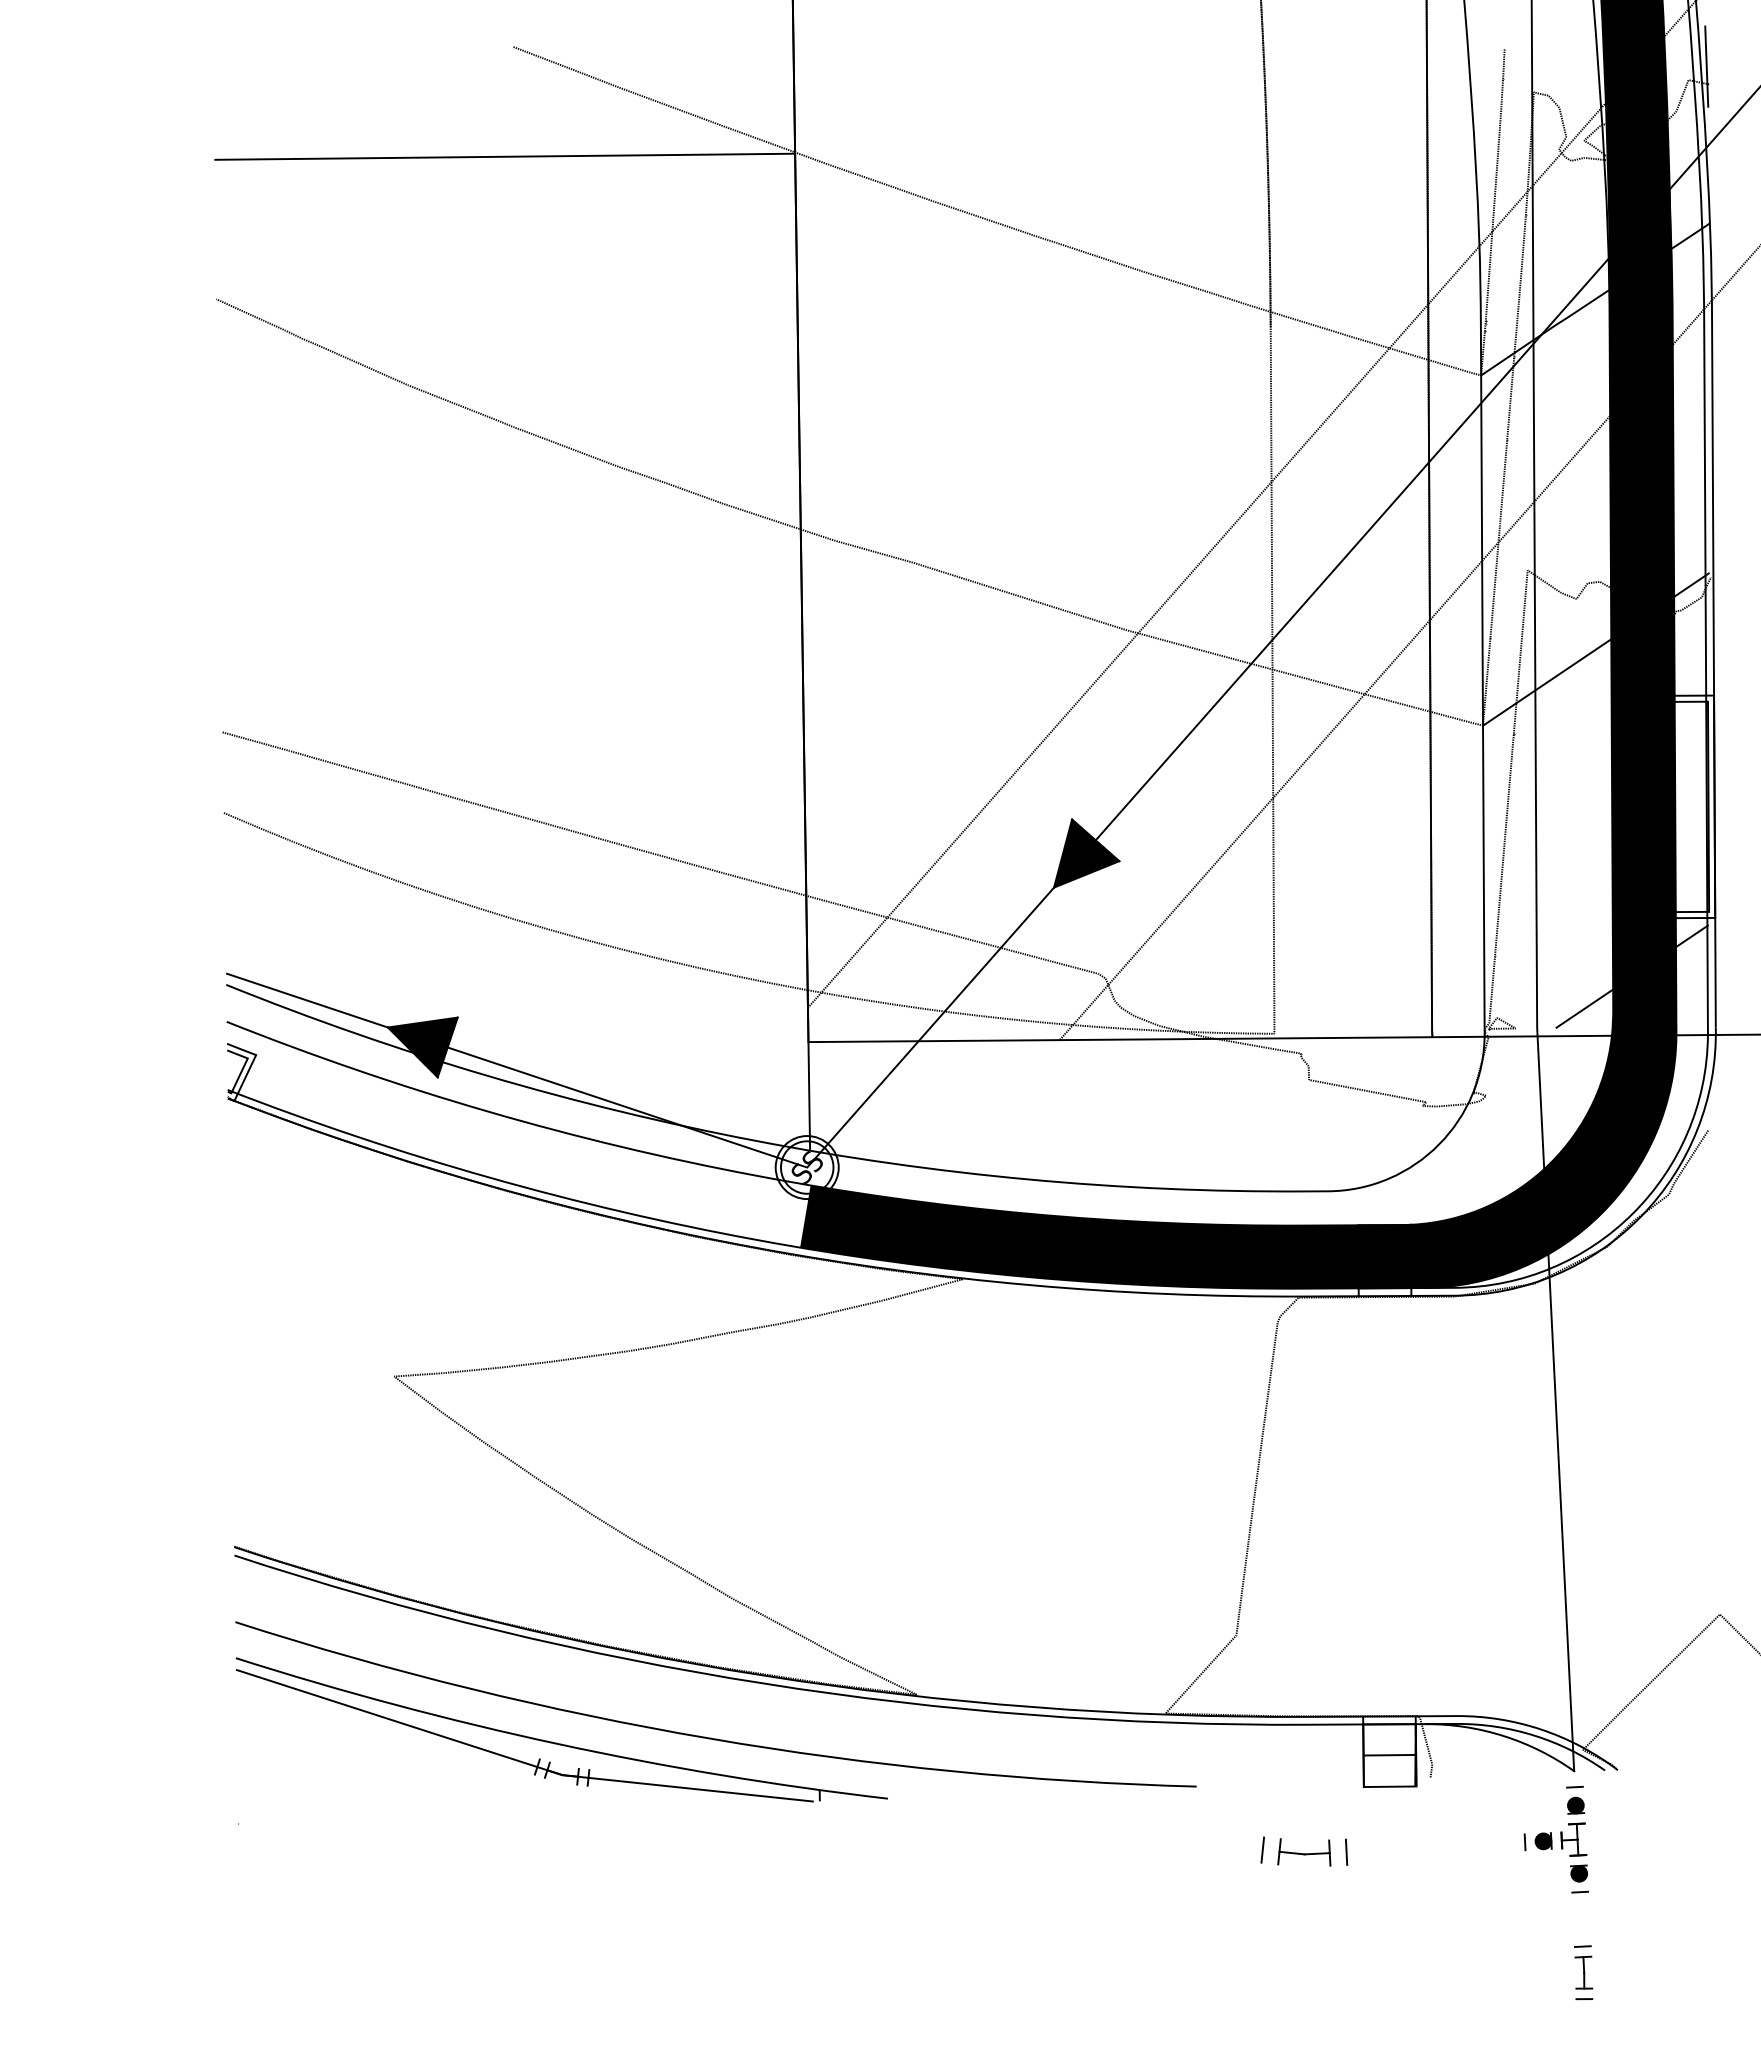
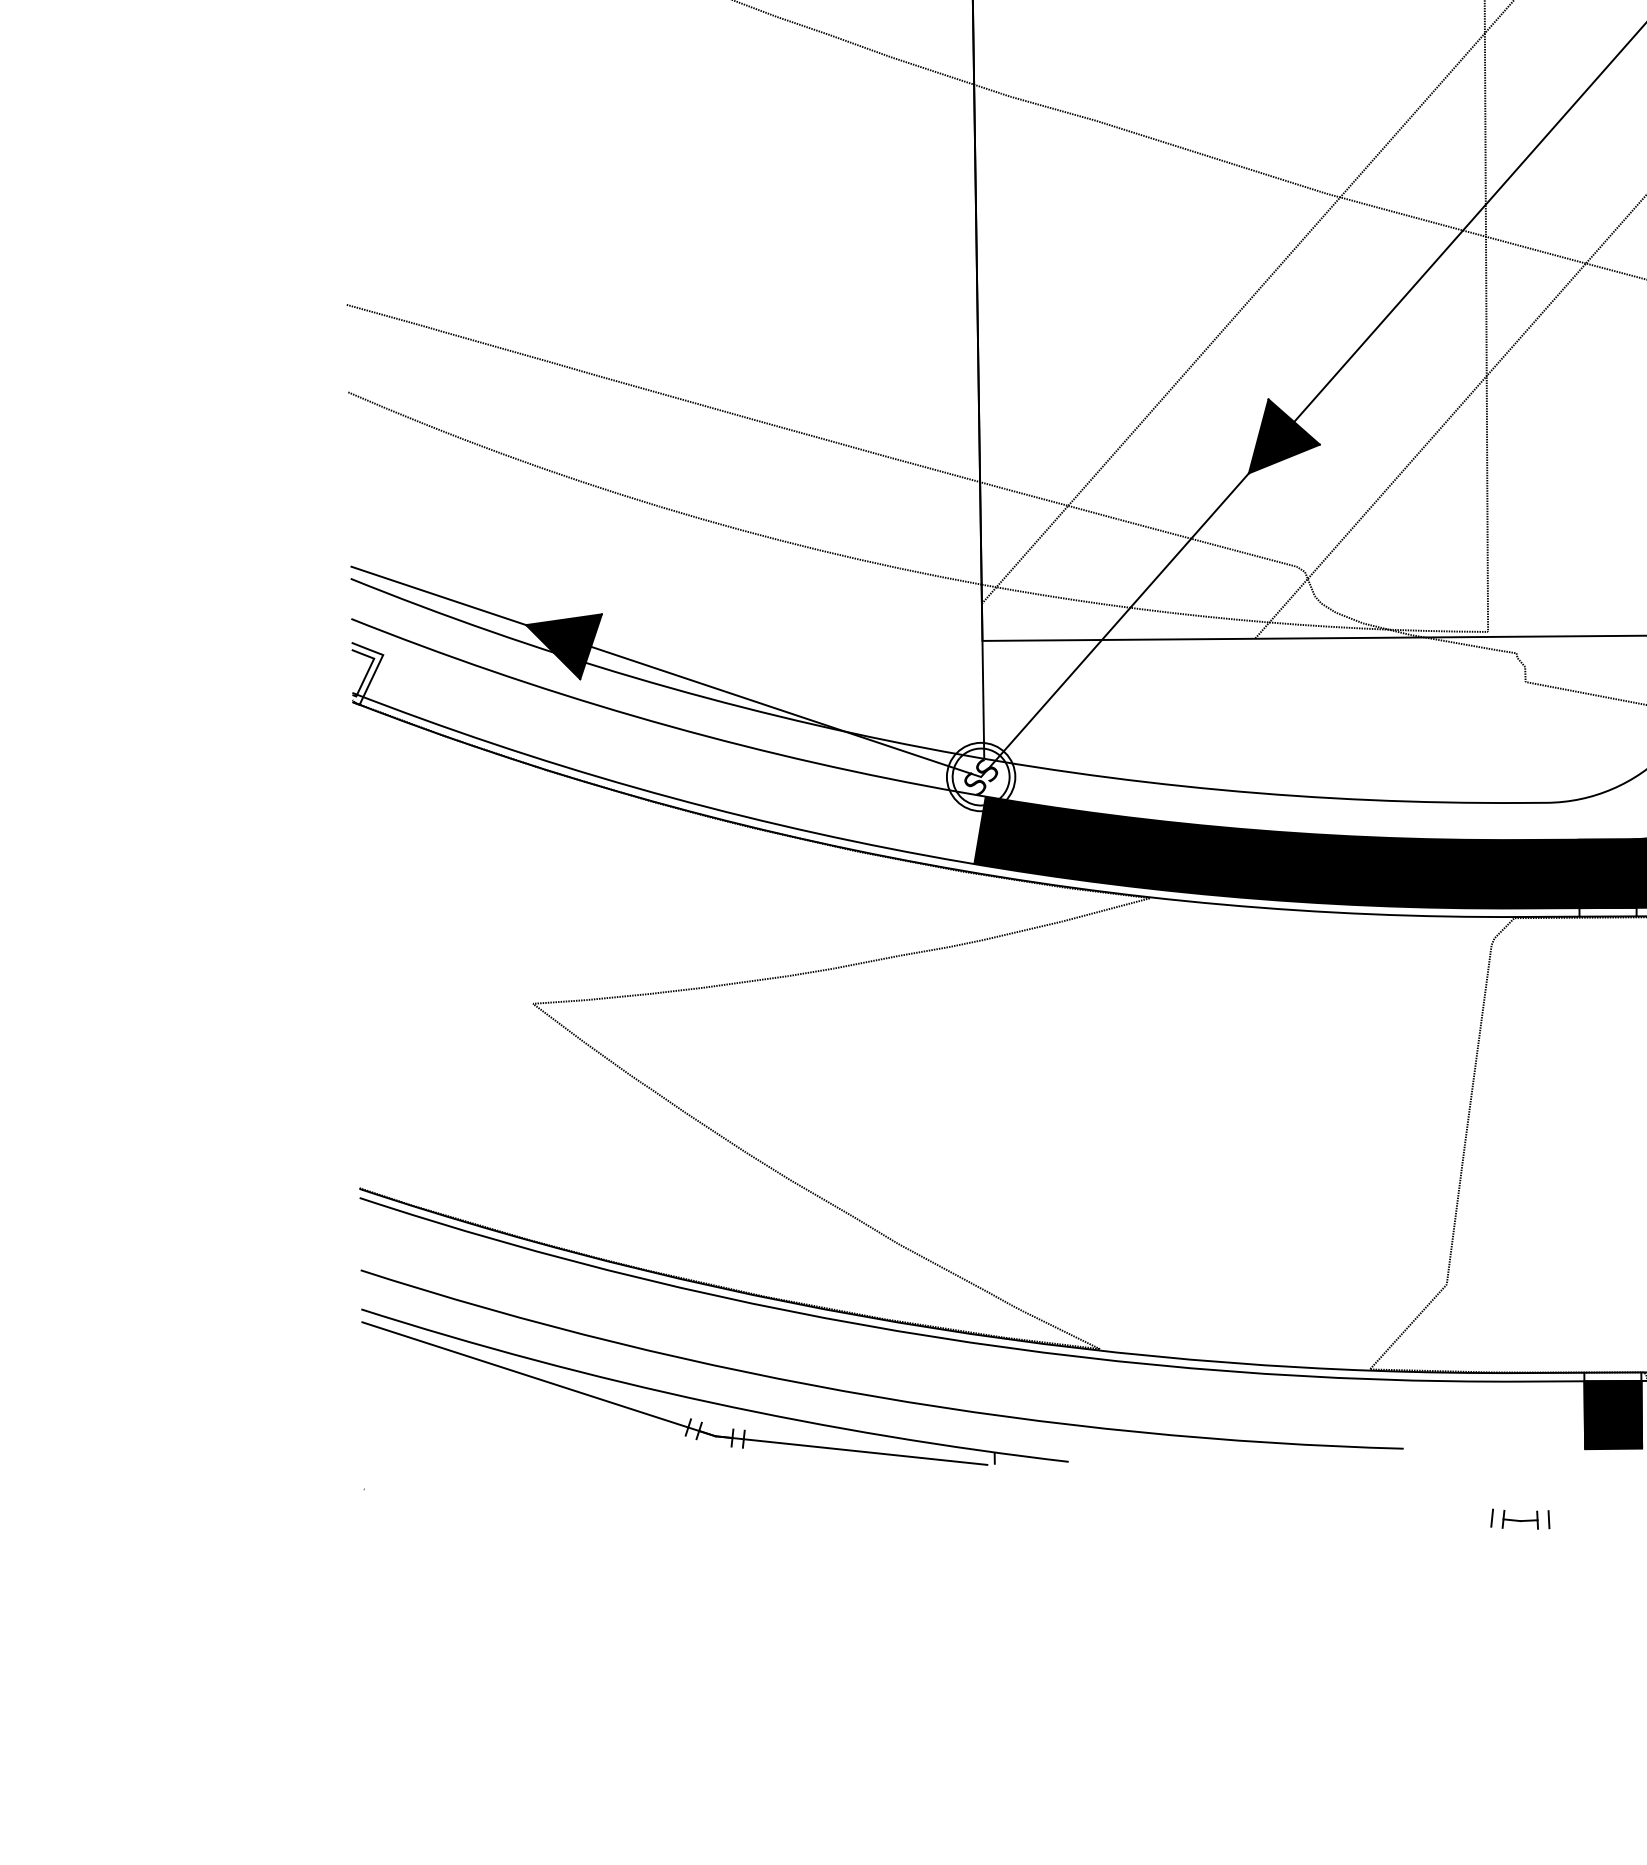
fill: (1389, 1755) -> (1612, 1414), added
part: (1303, 1851) -> (1519, 1519), size x0.62

